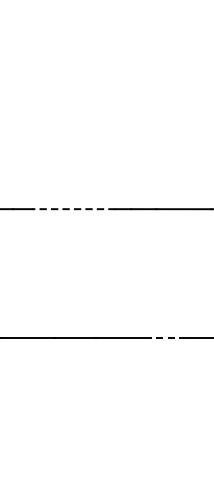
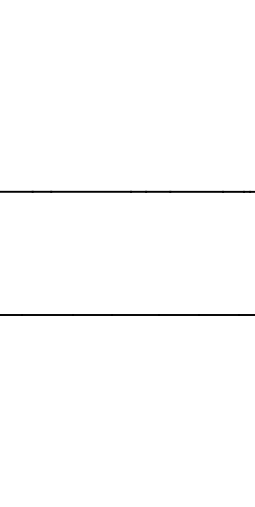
line: (74, 208) -> (91, 191), dashed -> solid
line: (166, 338) -> (179, 315), dashed -> solid

